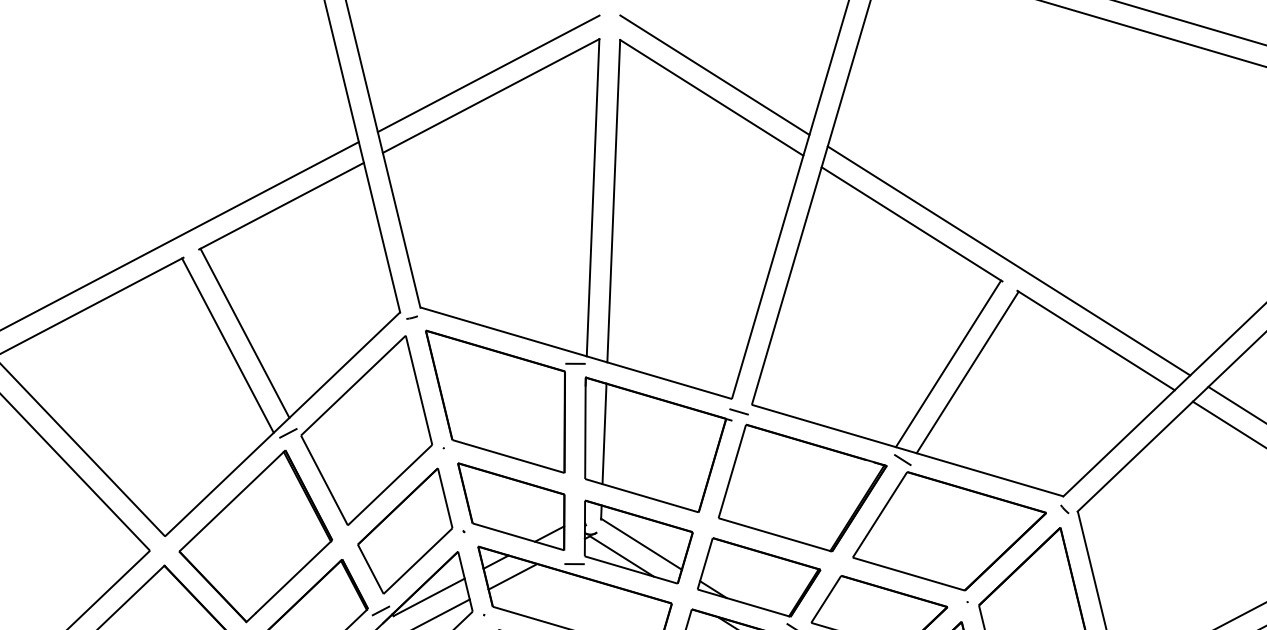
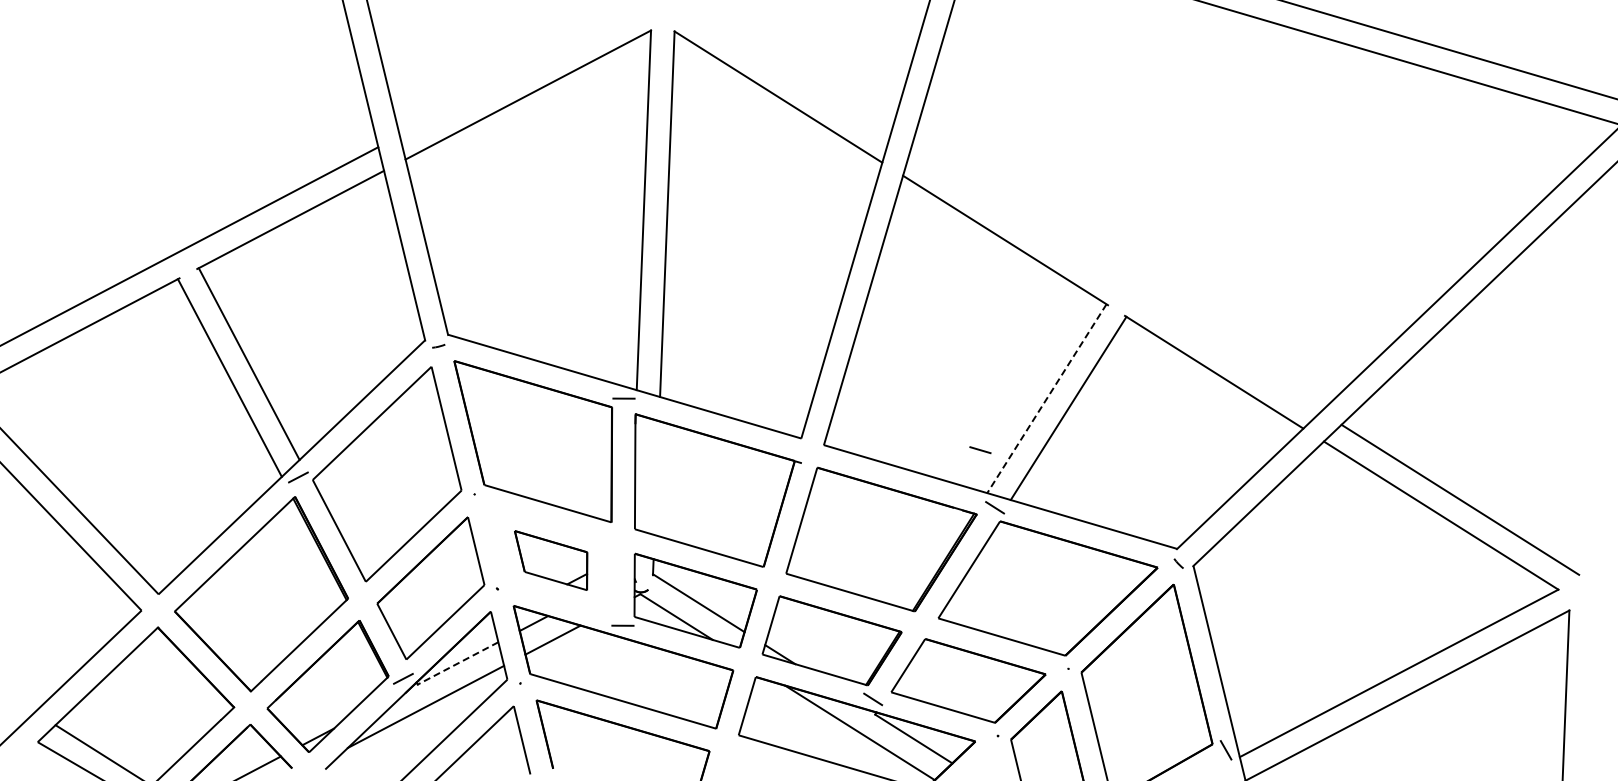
line: (488, 73) -> (525, 69), removed
line: (714, 75) -> (781, 71), removed
line: (1009, 260) -> (1115, 281), removed
line: (948, 363) -> (1046, 398), solid -> dashed
line: (739, 412) -> (980, 450), moved
line: (604, 434) -> (656, 478), removed
part: (510, 506) -> (550, 560), size x0.6
line: (429, 597) -> (458, 663), solid -> dashed

